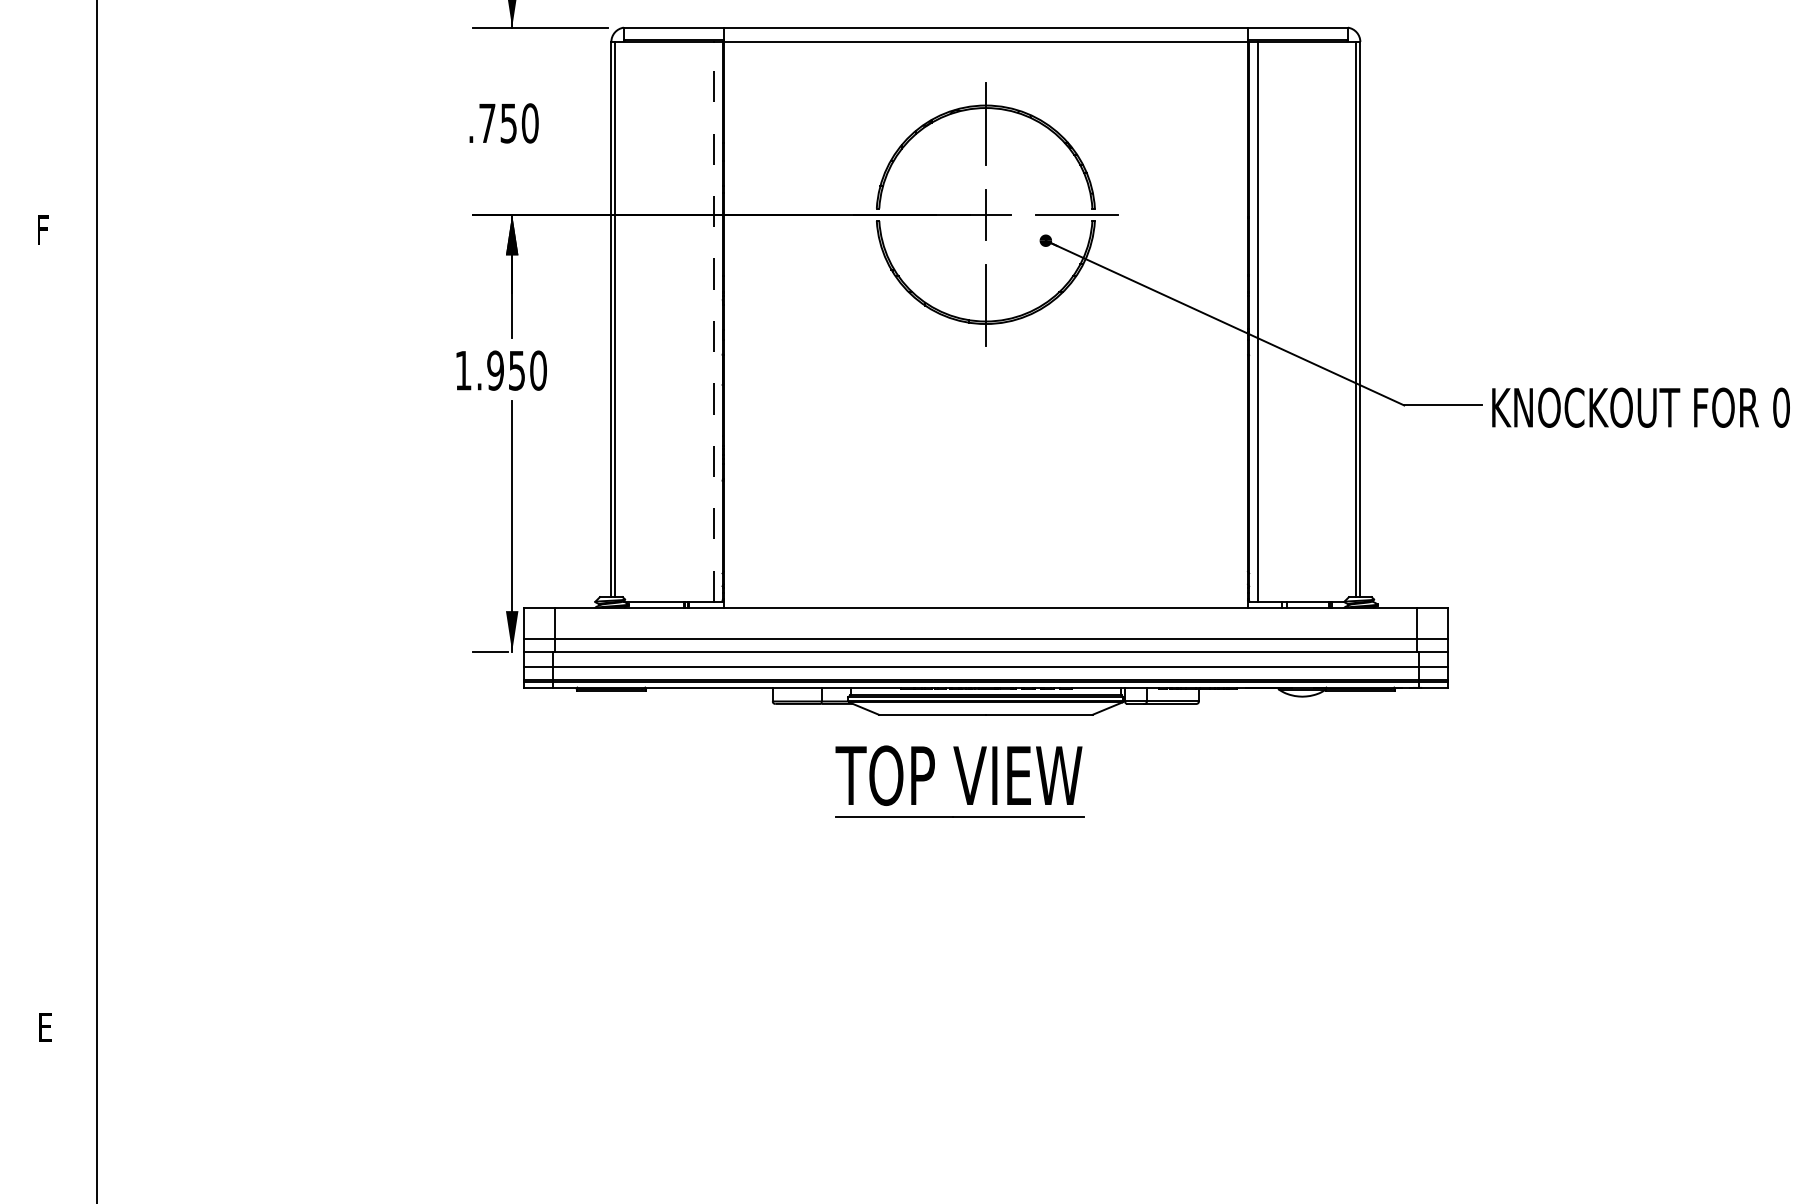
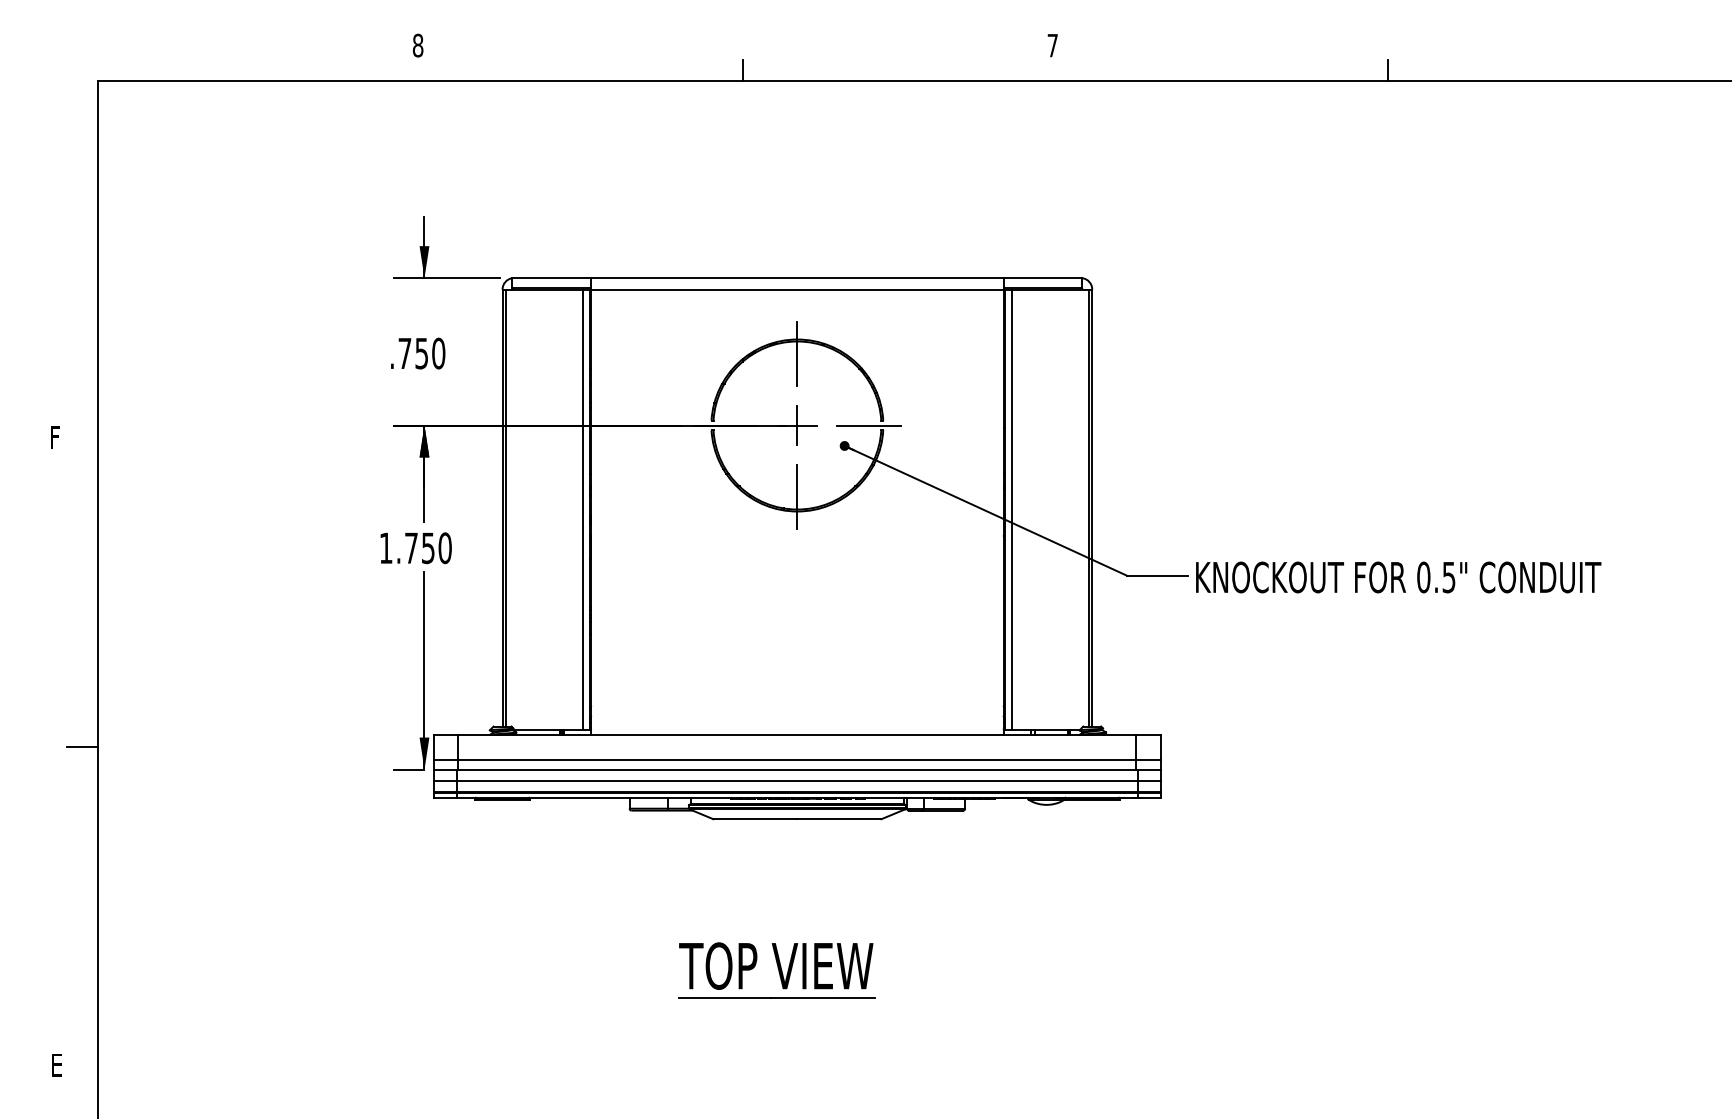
line: (714, 321) -> (583, 509), dashed -> solid
text: (494, 370) -> (410, 548), 1.950 -> 1.750
line: (76, 622) -> (81, 746), added
part: (959, 781) -> (776, 970), moved

